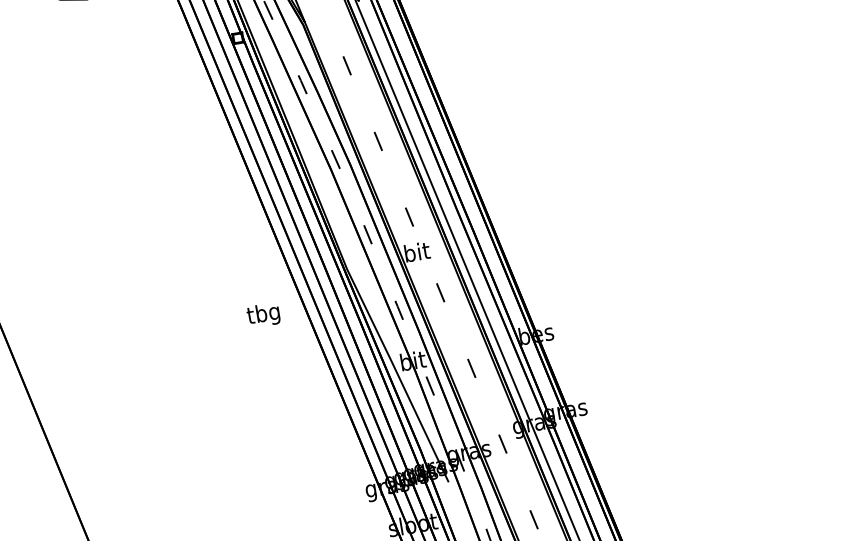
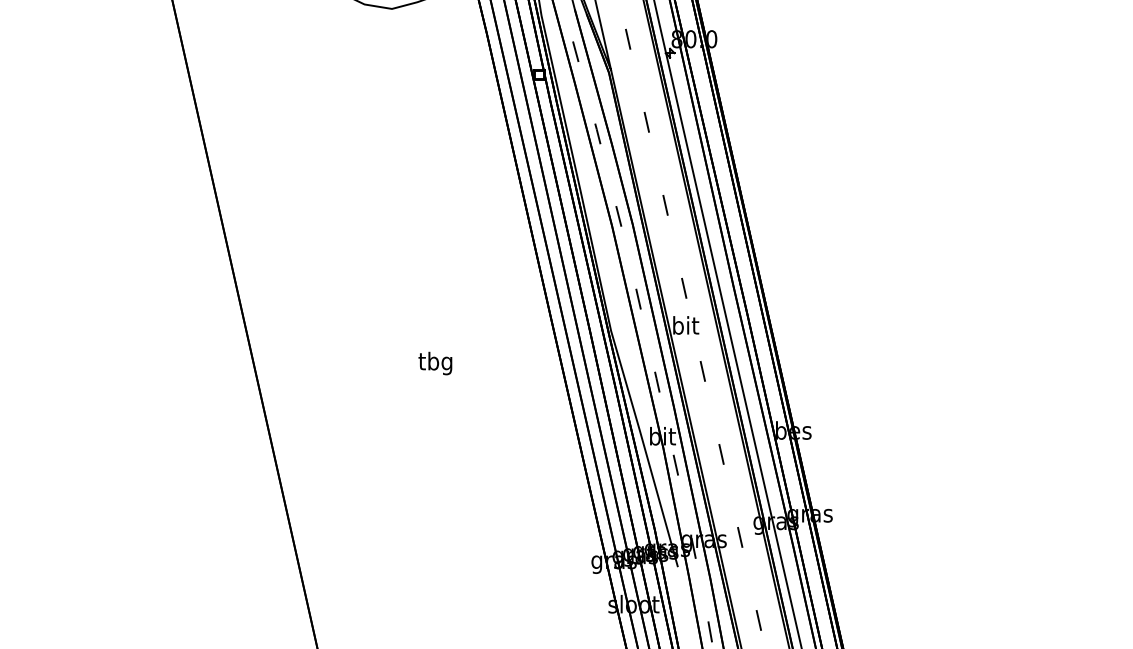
text: (263, 315) -> (435, 363), moved

